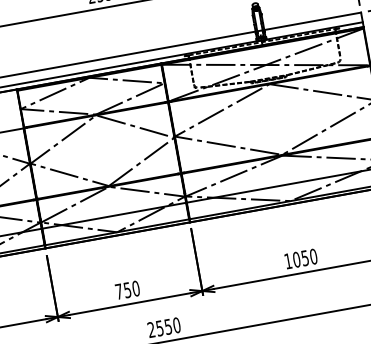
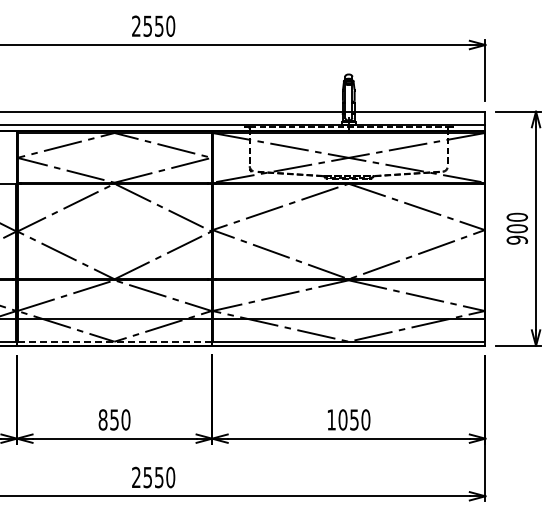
line: (117, 232) -> (115, 341), solid -> dashed
text: (118, 291) -> (102, 419), 750 -> 850

